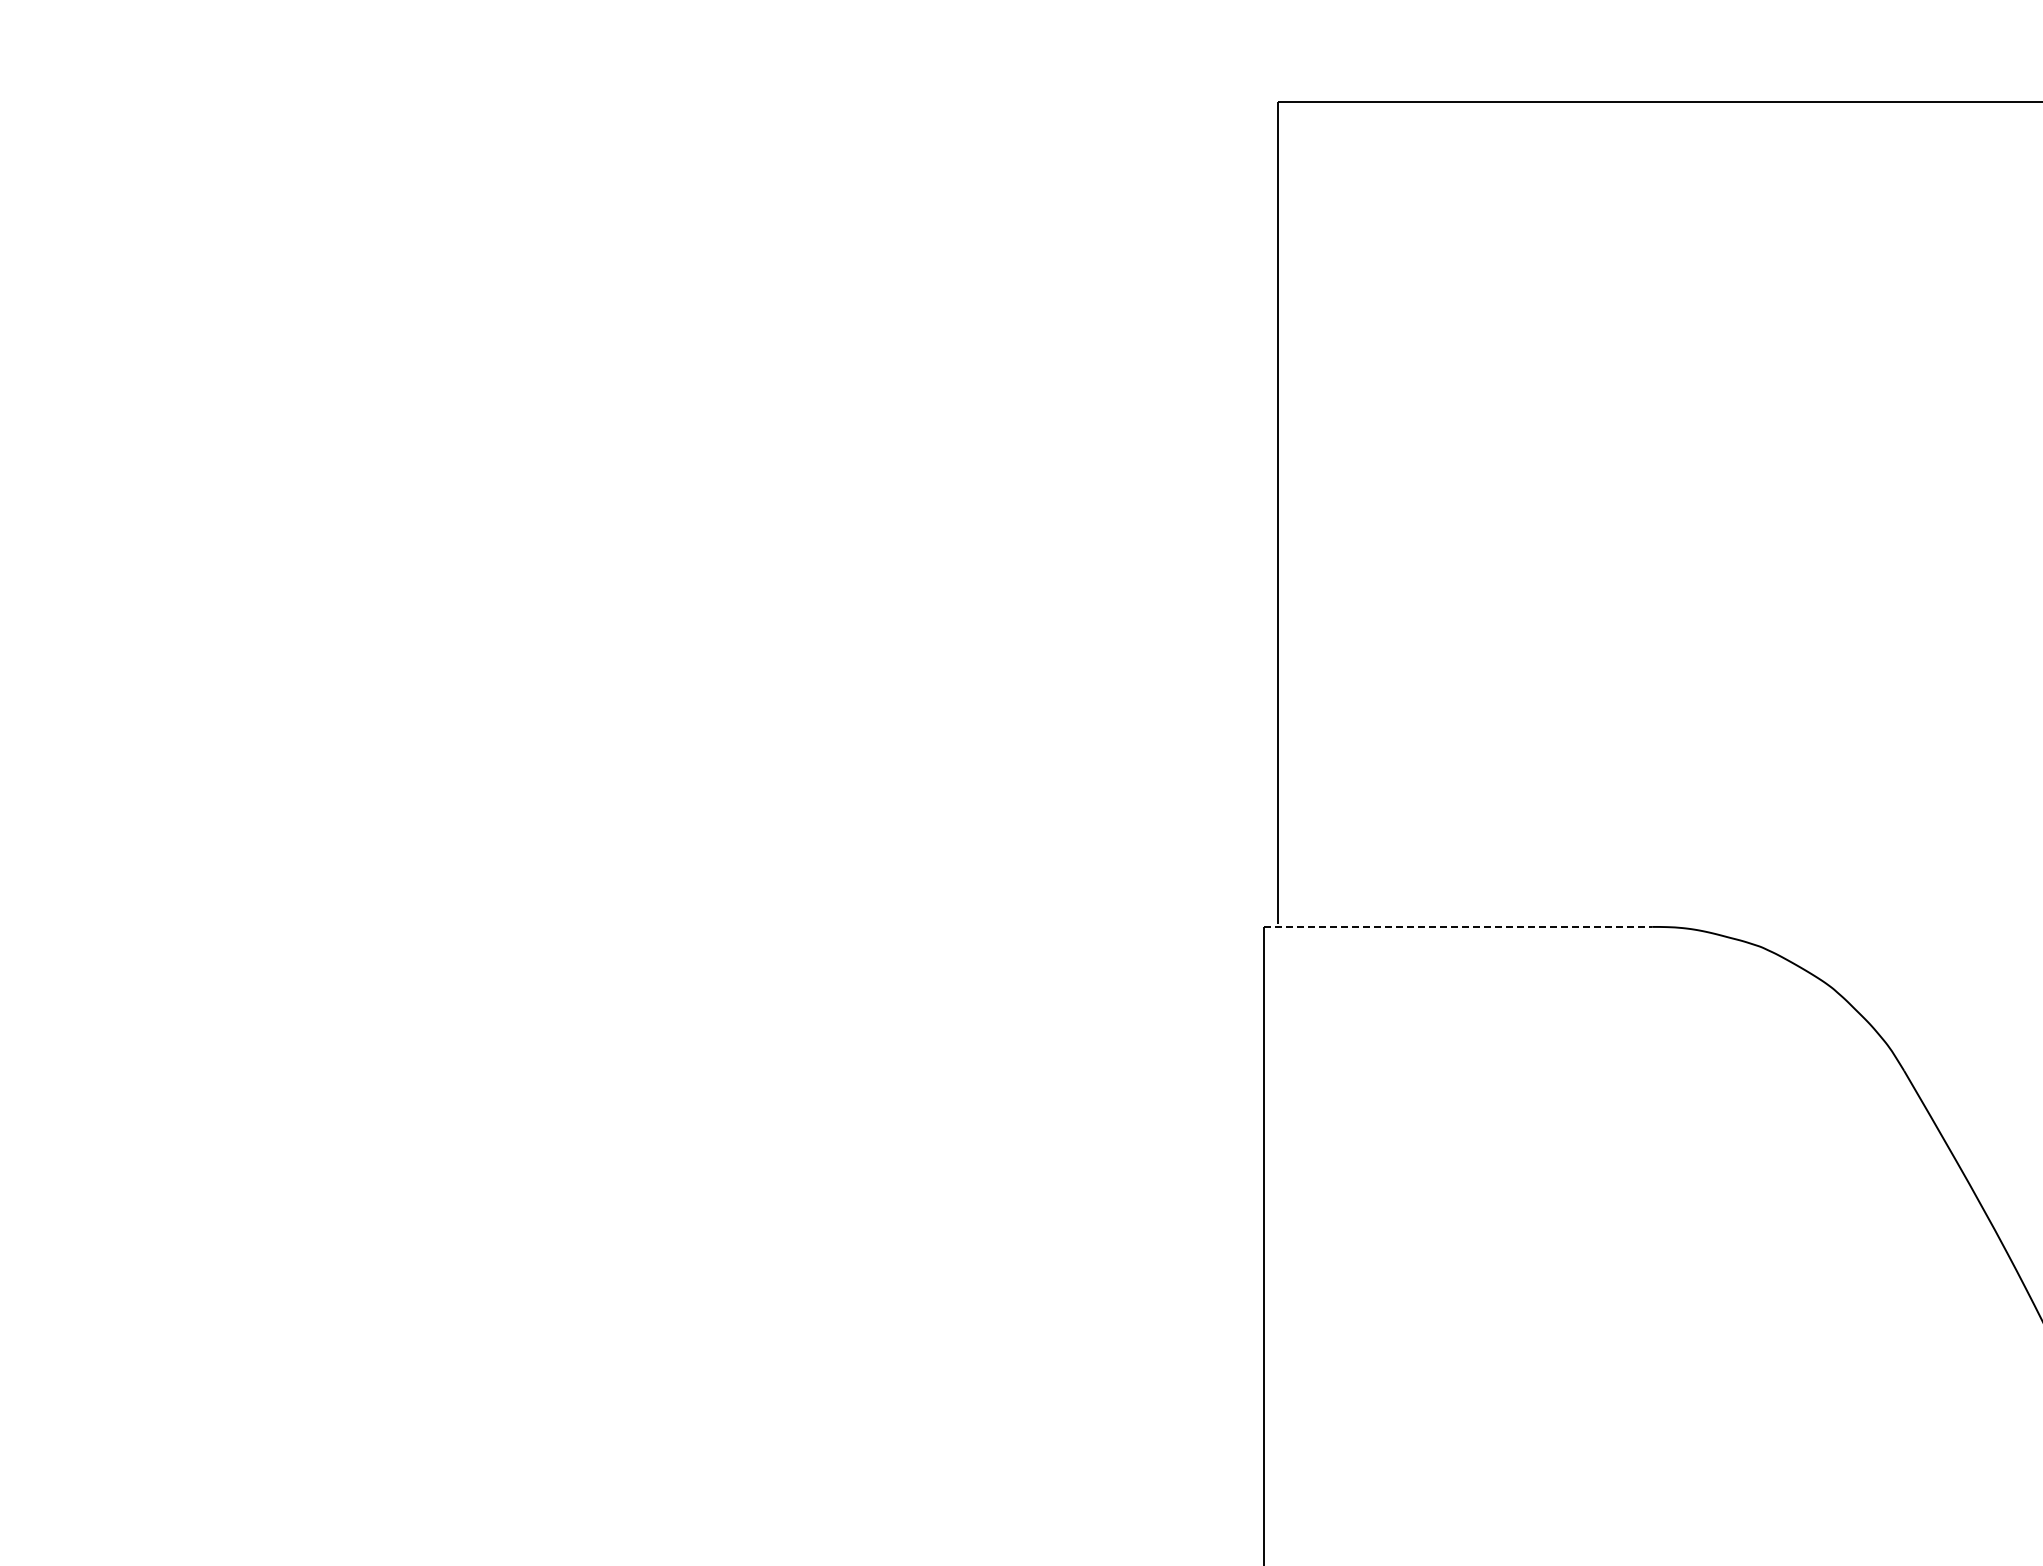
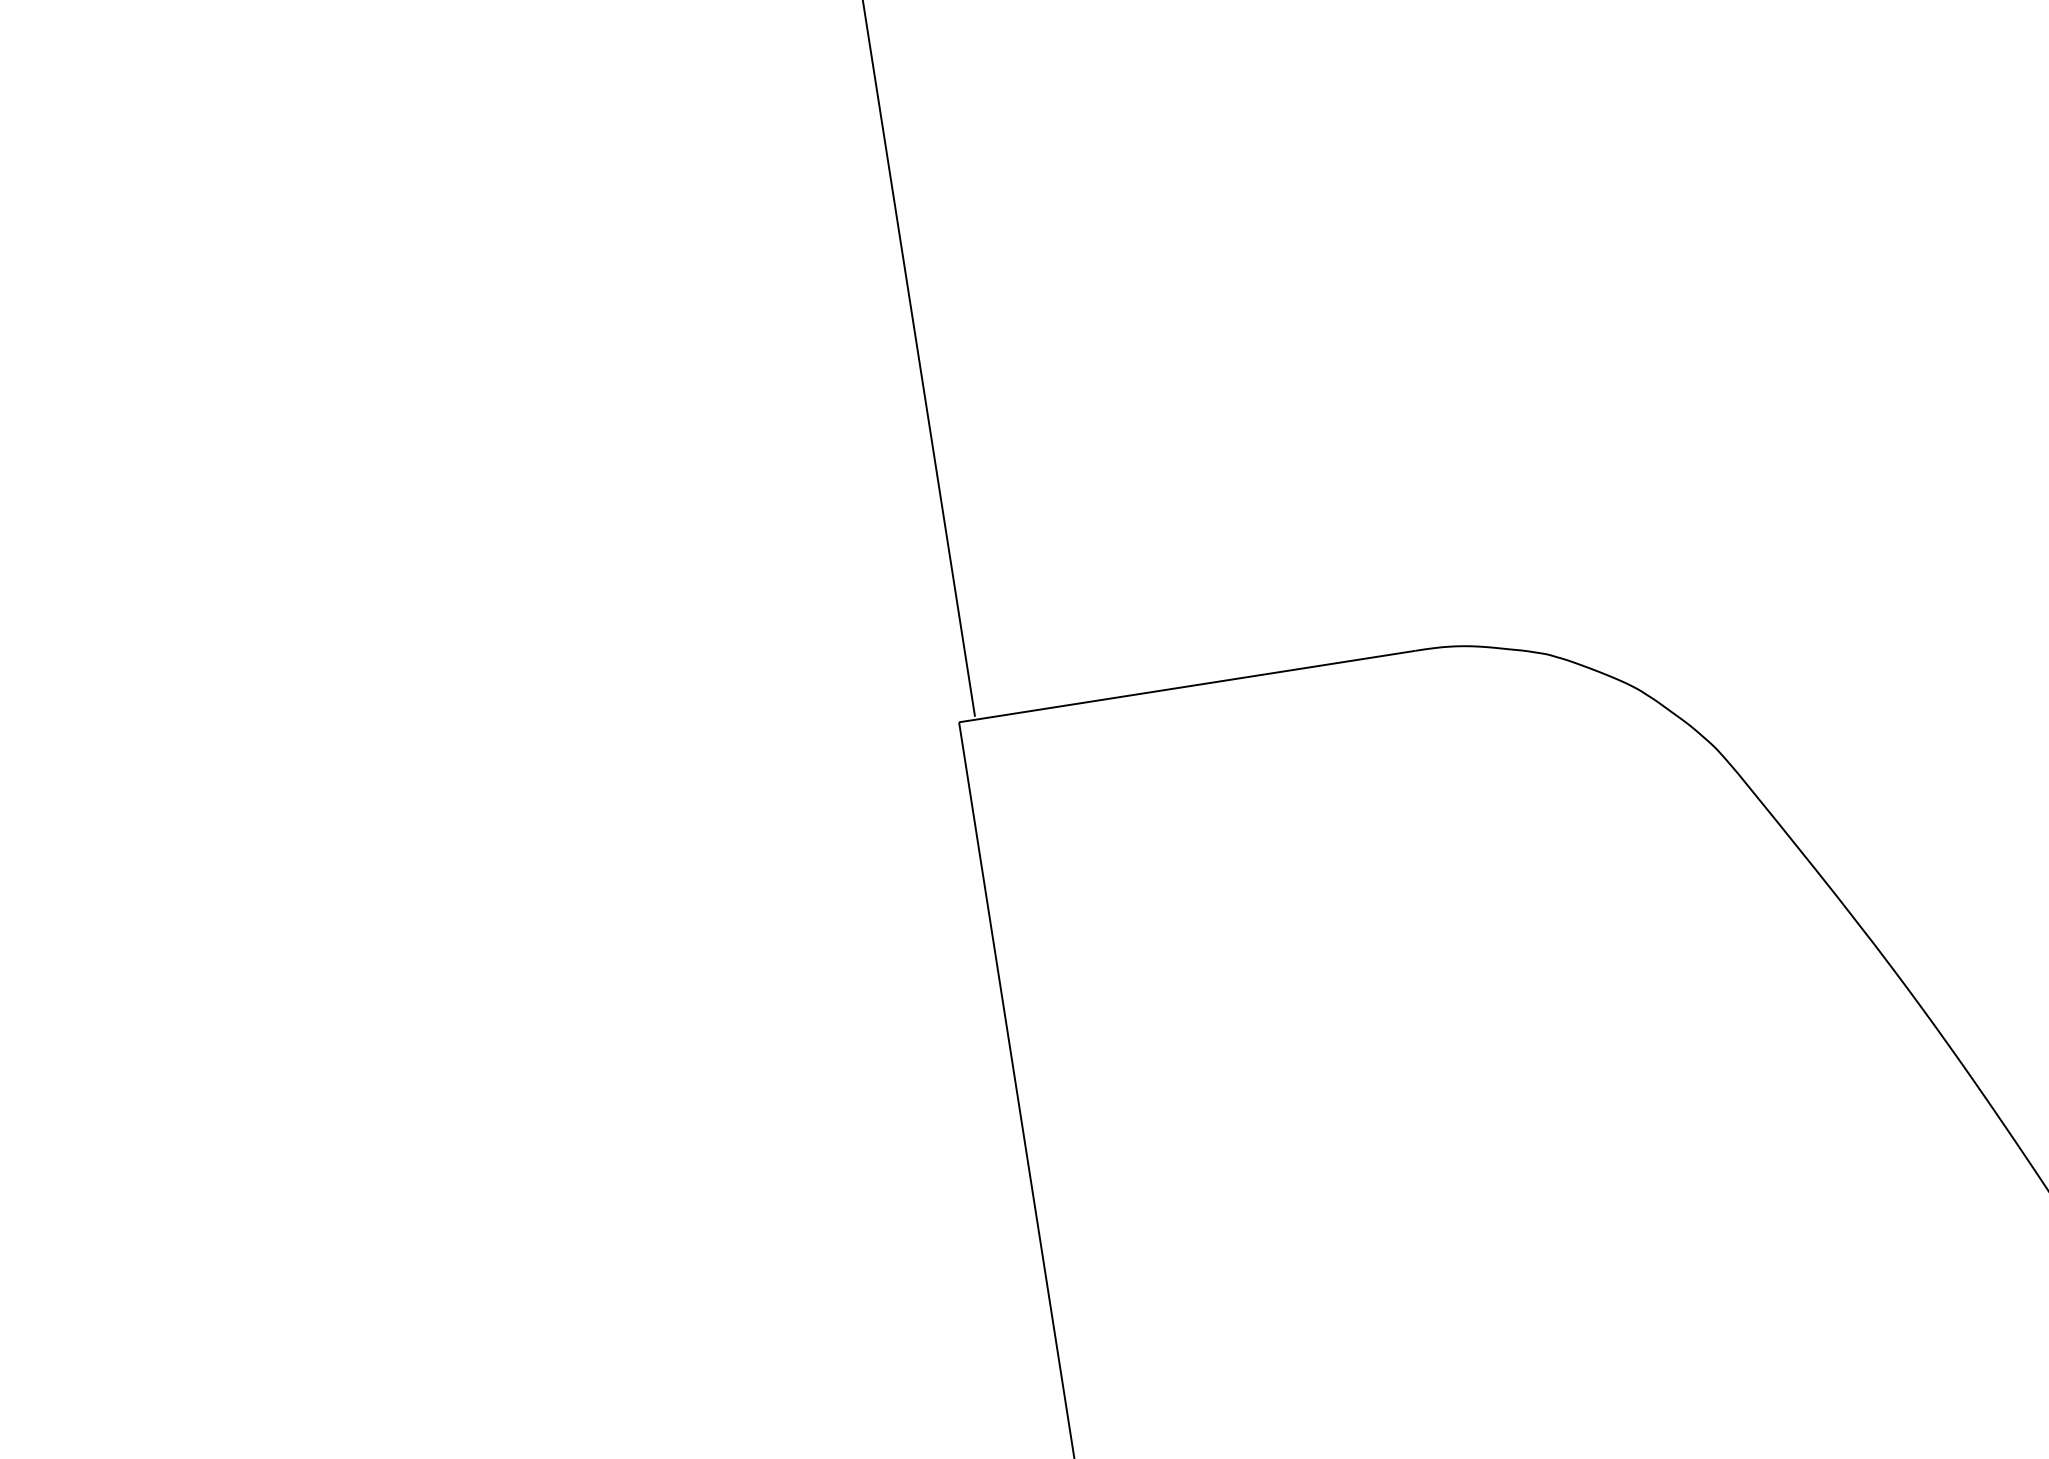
line: (1458, 926) -> (1187, 685), dashed -> solid

